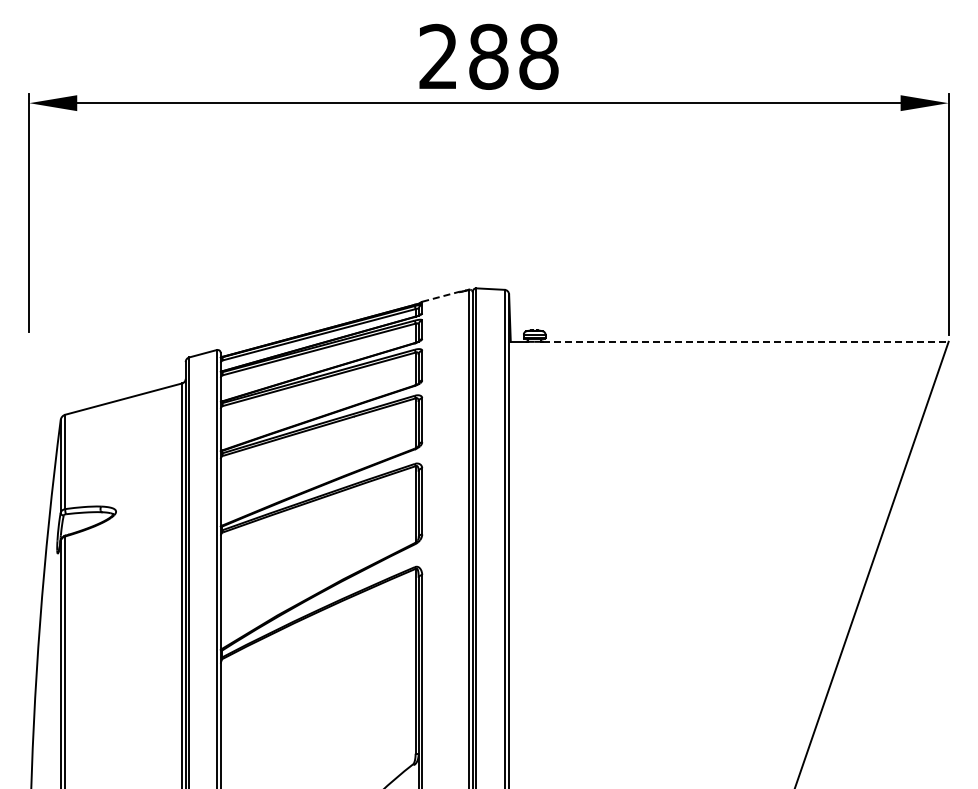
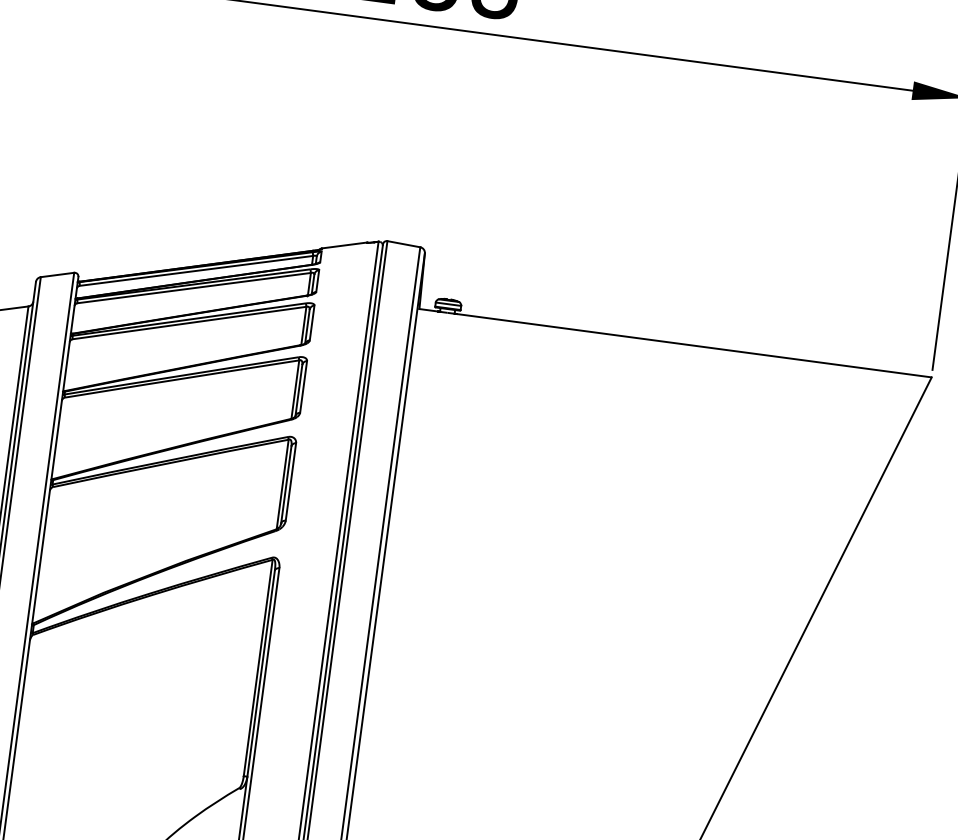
line: (441, 296) -> (345, 245), dashed -> solid
line: (745, 341) -> (694, 345), dashed -> solid

